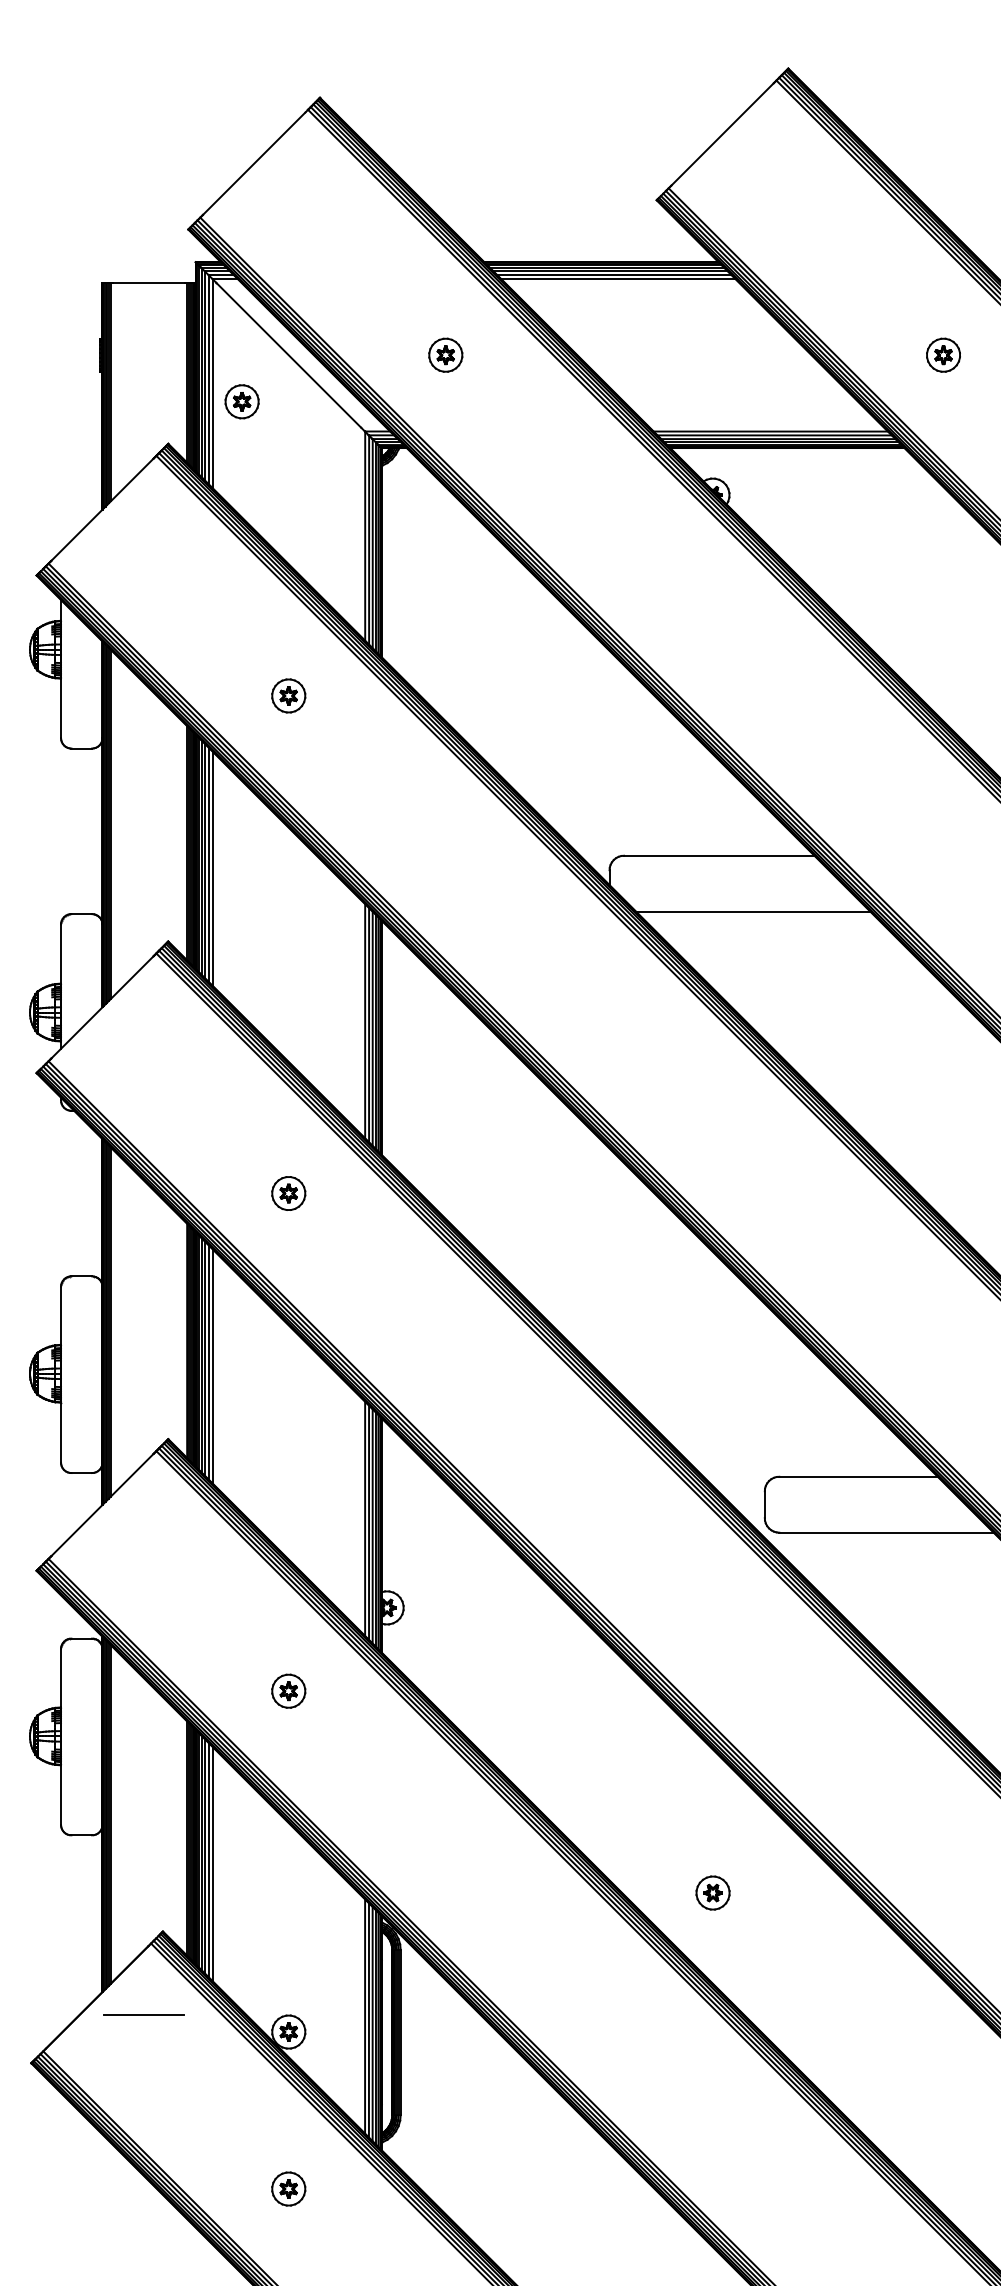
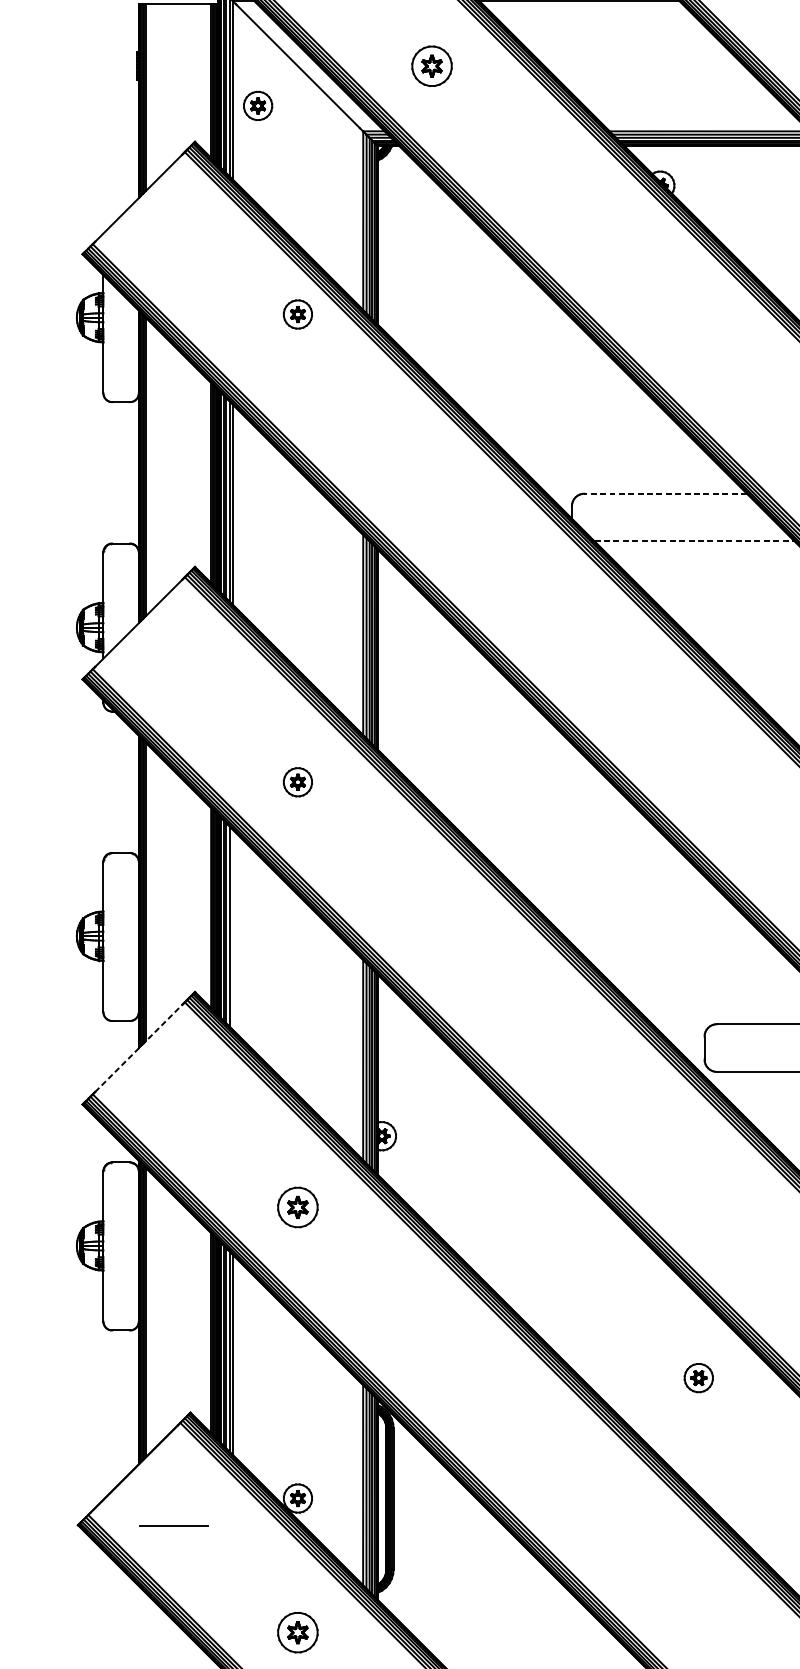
part: (445, 354) -> (431, 65), size x1.4
part: (288, 695) -> (297, 314), moved
line: (718, 855) -> (665, 493), solid -> dashed
line: (753, 911) -> (694, 541), solid -> dashed
line: (212, 1366) -> (232, 930), removed
line: (102, 1504) -> (138, 1047), solid -> dashed
part: (288, 1690) -> (297, 1206), size x1.4
part: (712, 1892) -> (698, 1377), moved
line: (143, 2014) -> (173, 1525), moved
part: (288, 2188) -> (297, 1632), size x1.4

